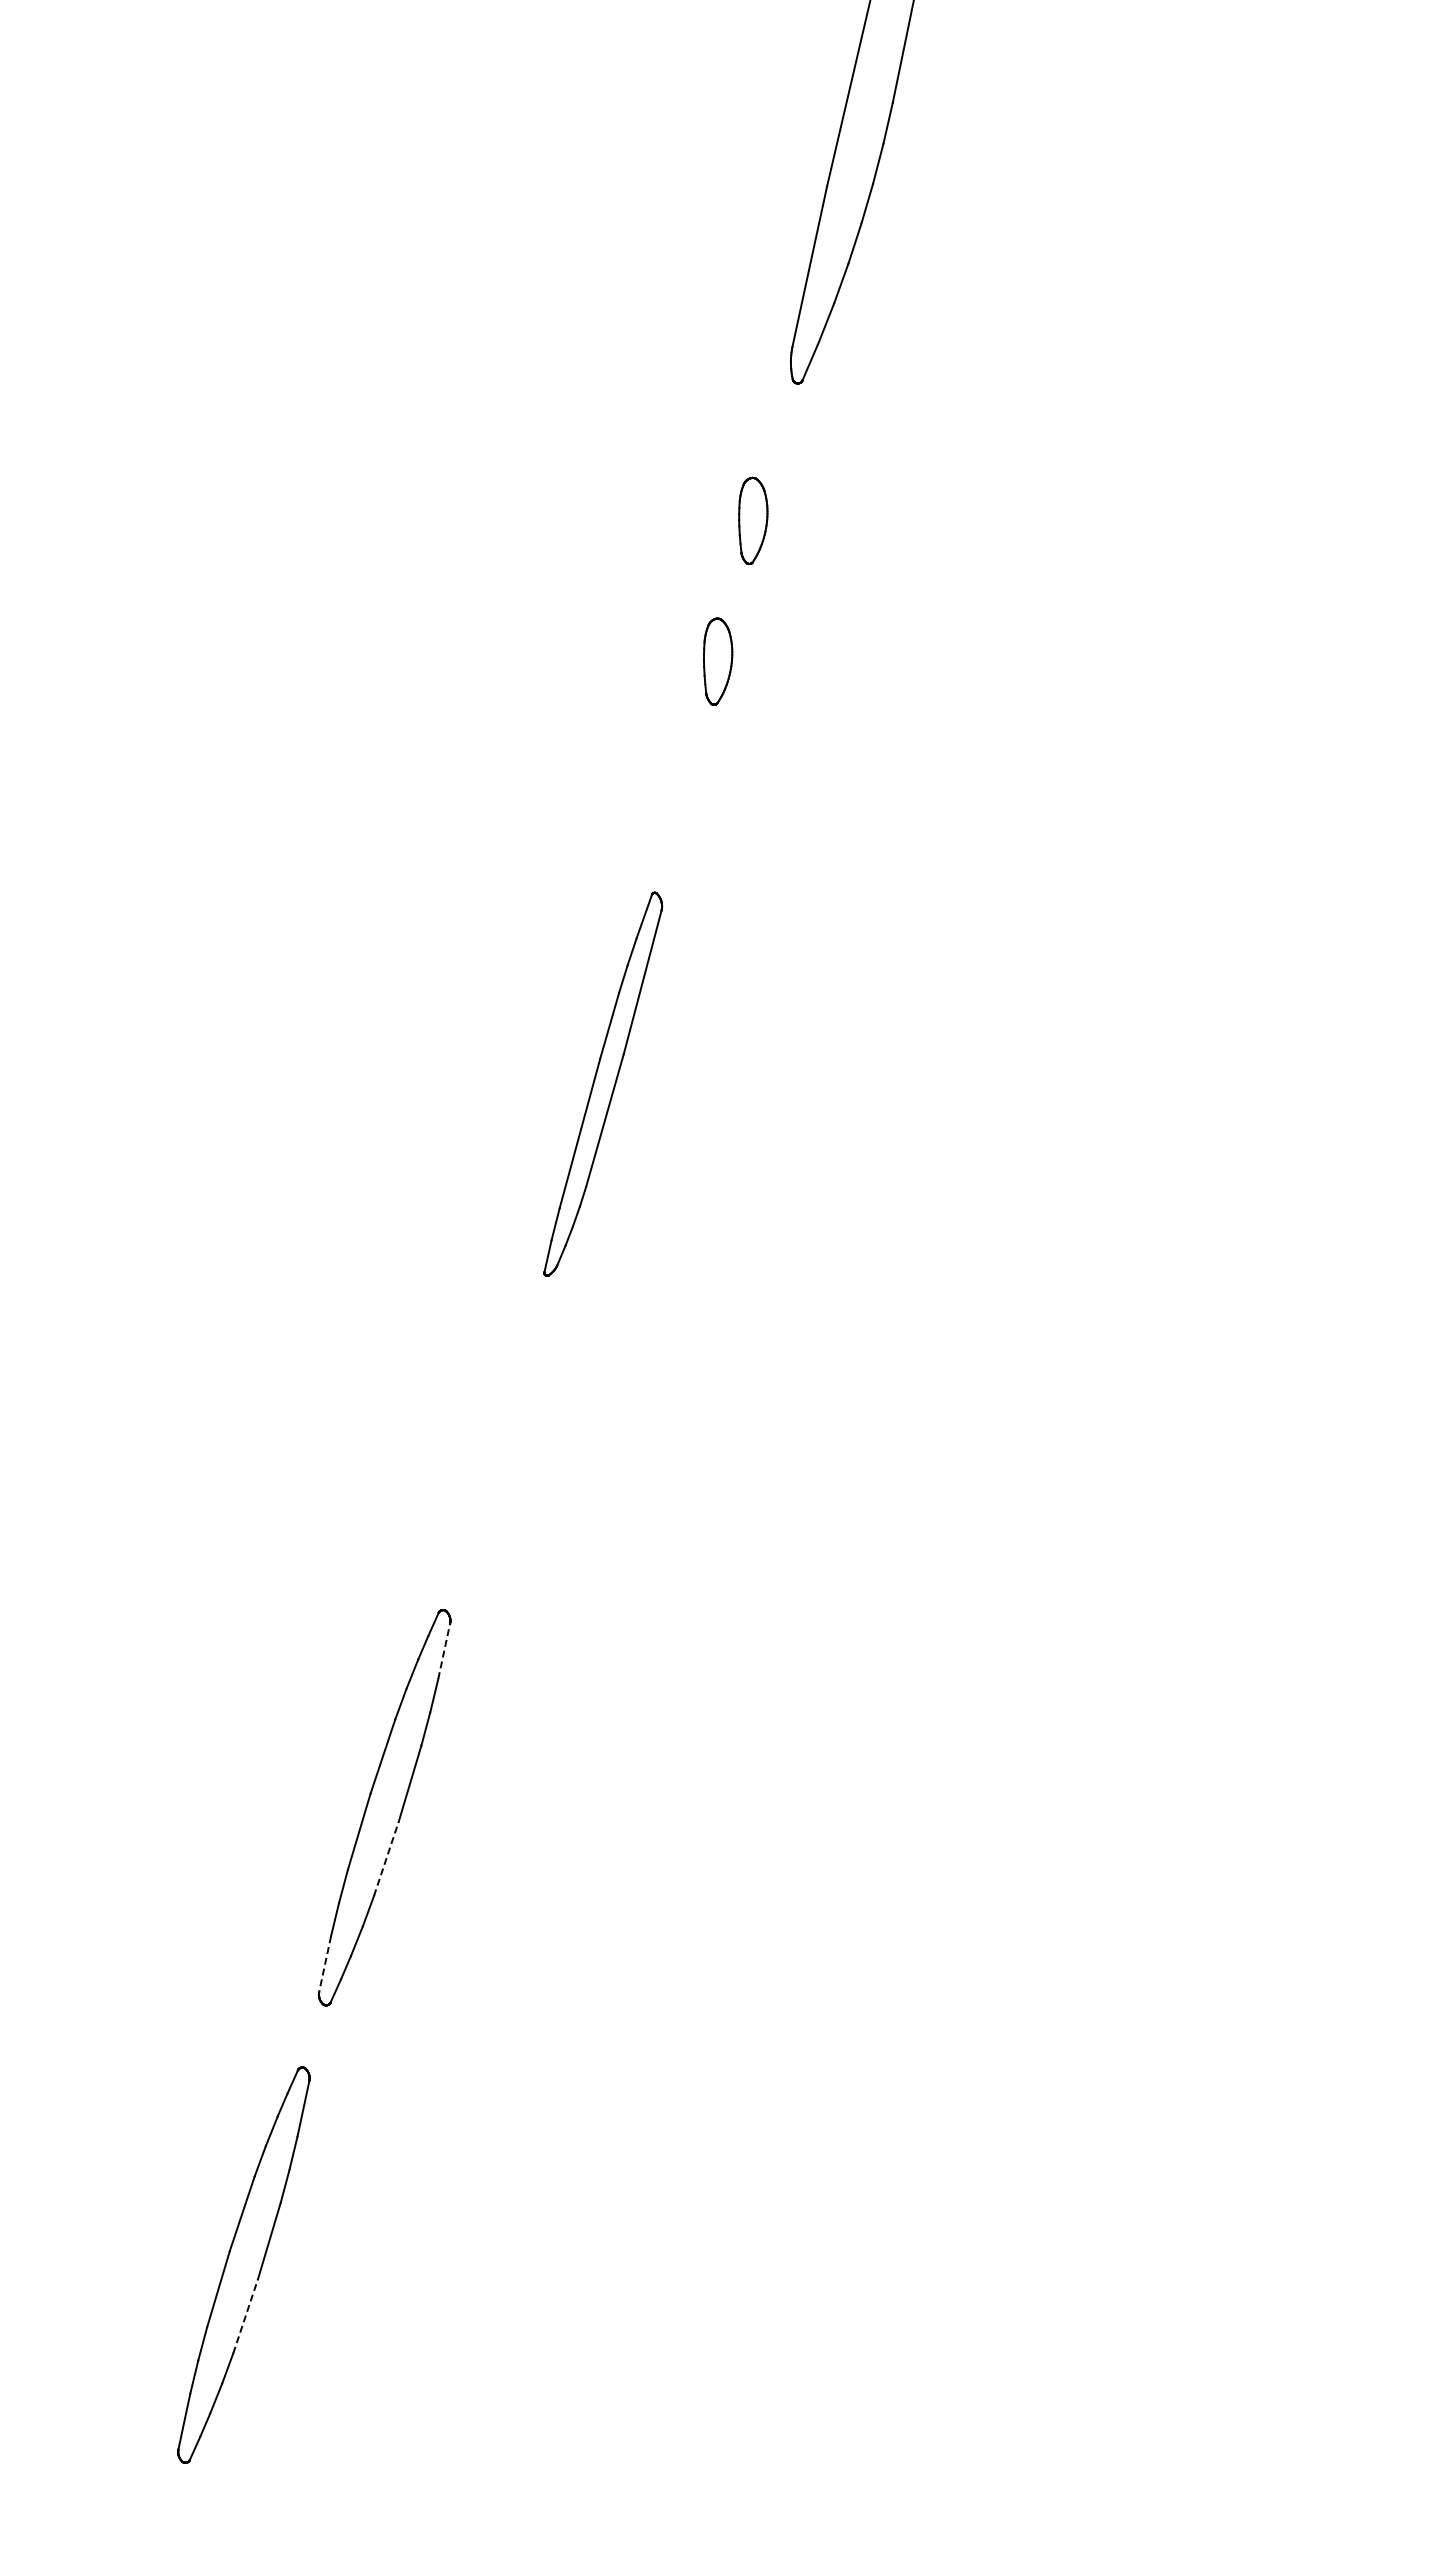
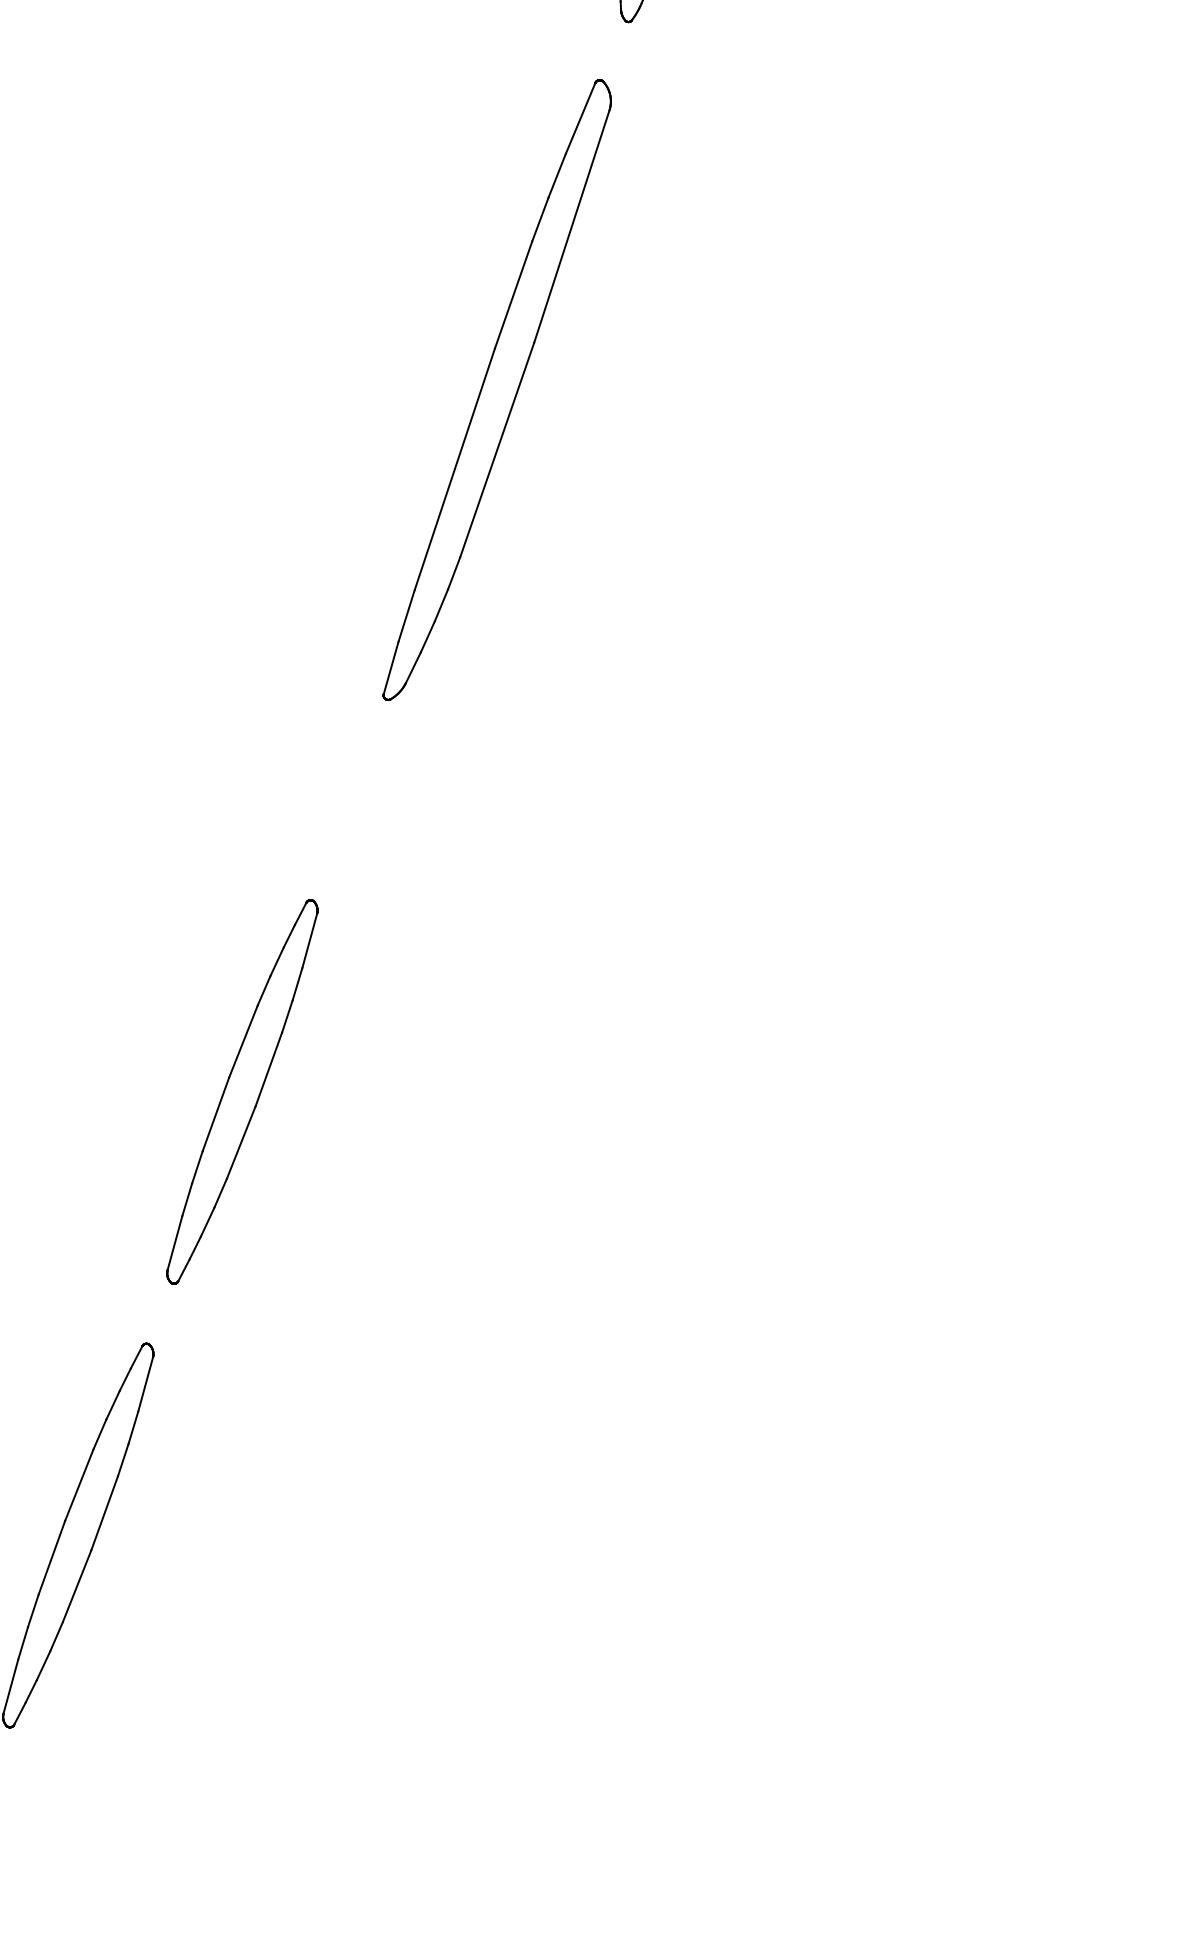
part: (603, 1084) -> (498, 390), size x1.67
line: (444, 1650) -> (310, 940), dashed -> solid
line: (386, 1858) -> (241, 1142), dashed -> solid
line: (325, 1964) -> (175, 1243), dashed -> solid
line: (245, 2315) -> (77, 1585), dashed -> solid

